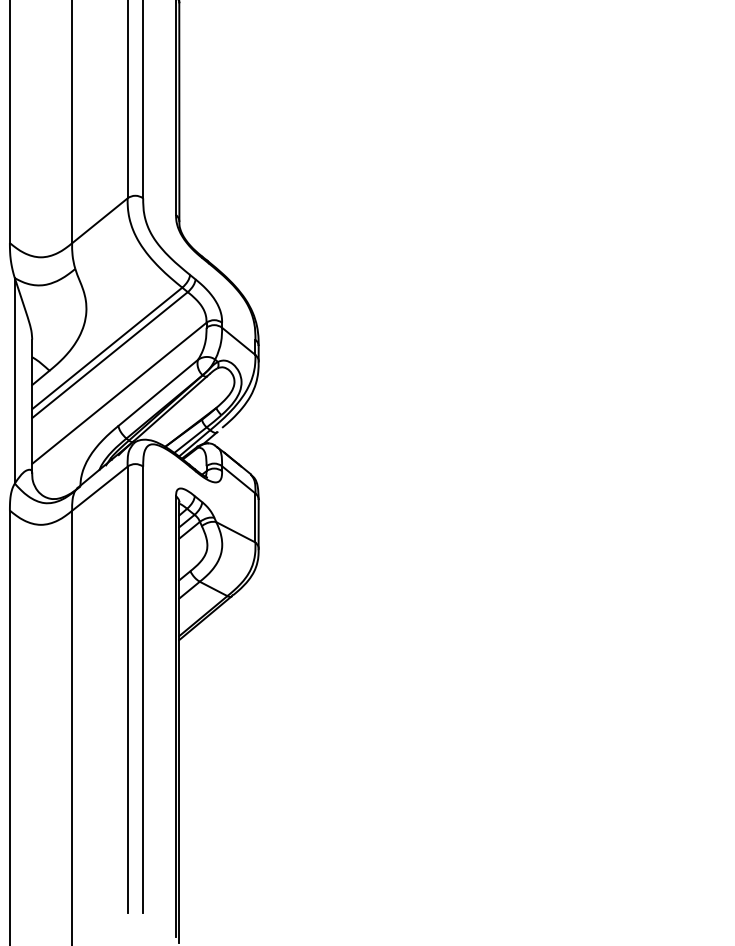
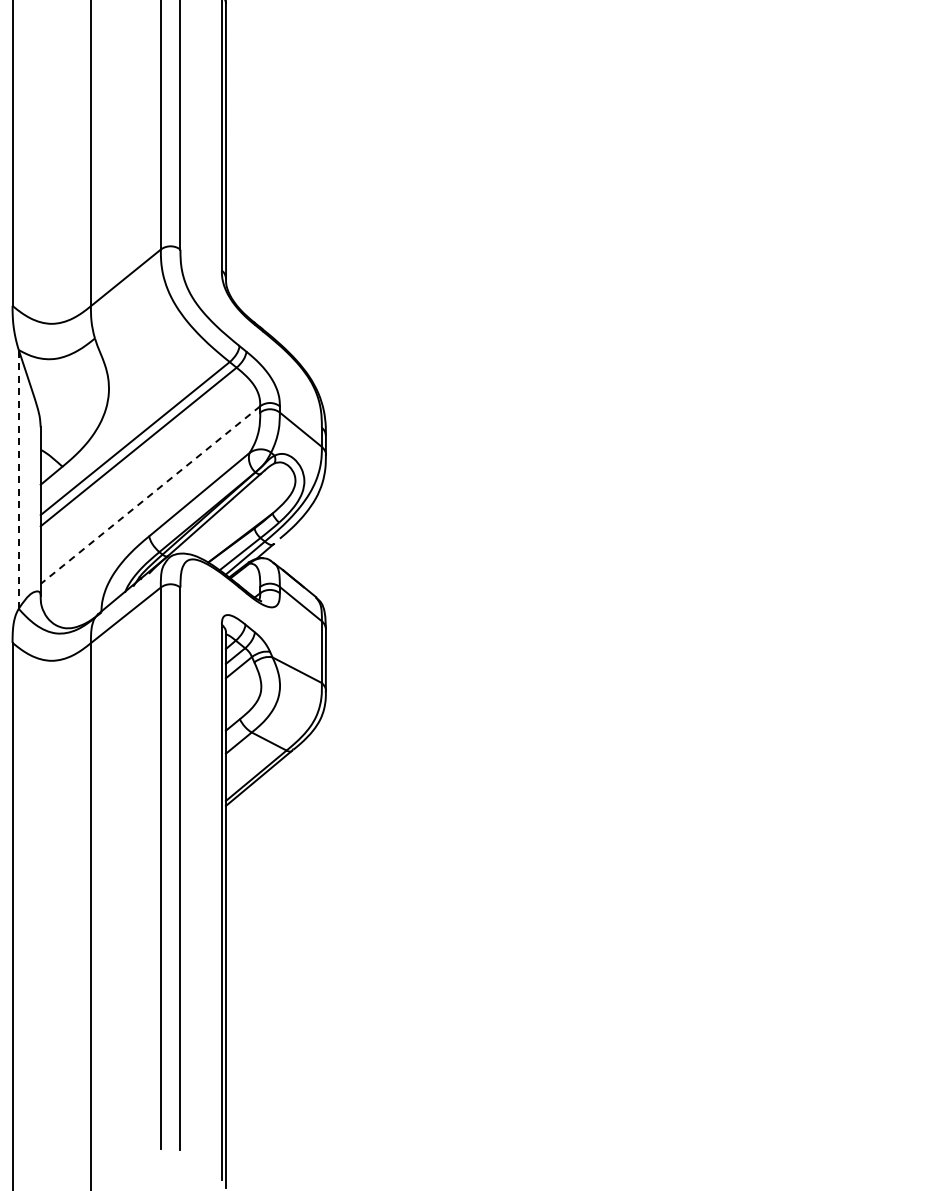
line: (14, 380) -> (18, 478), solid -> dashed
line: (119, 393) -> (150, 495), solid -> dashed

